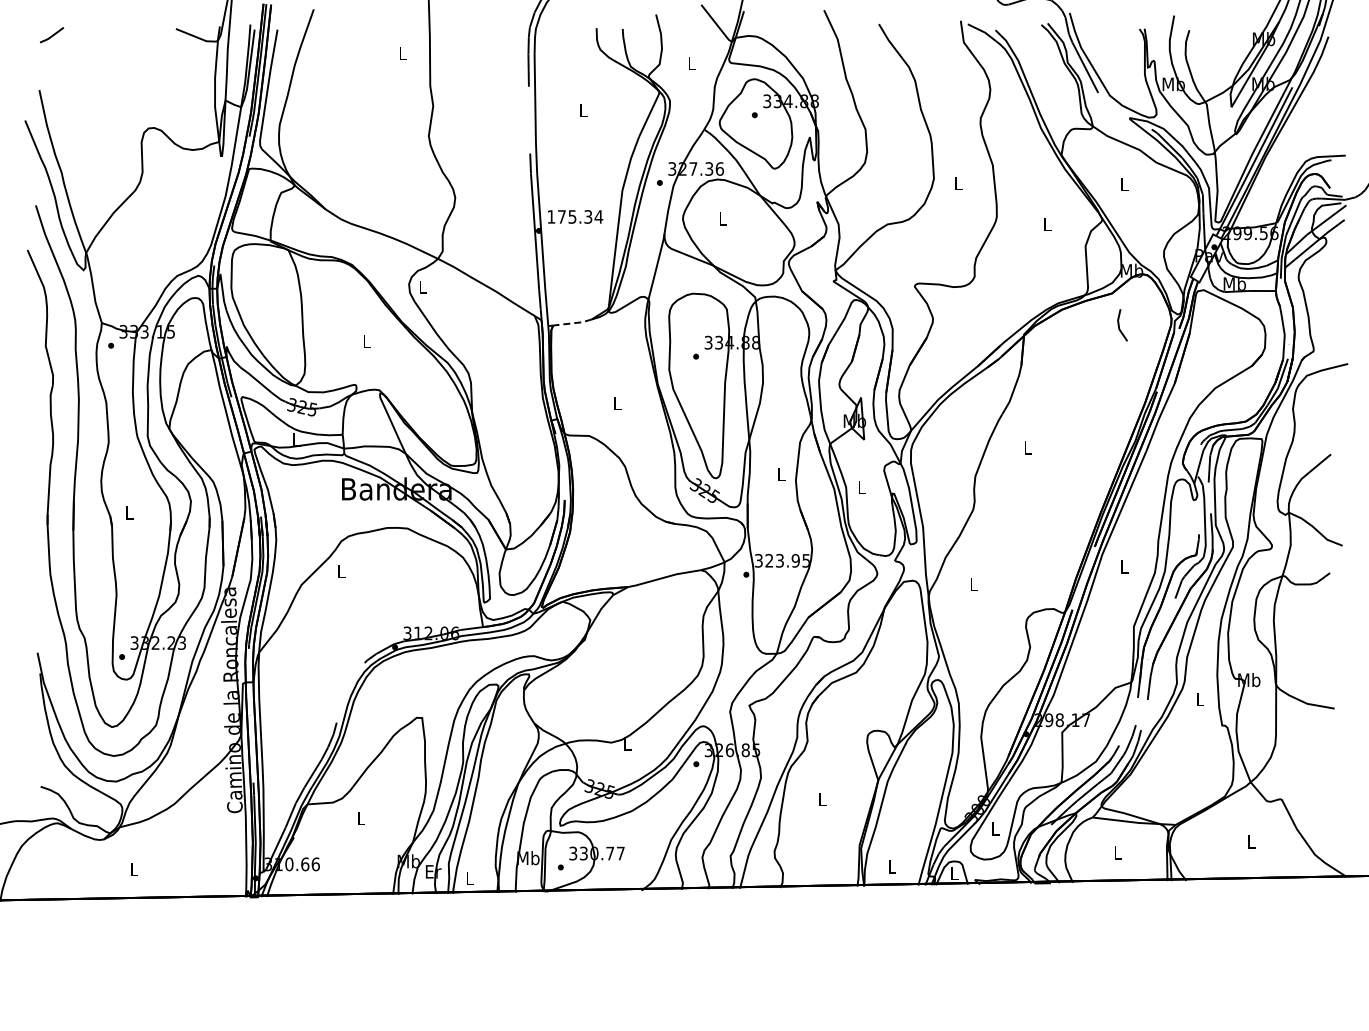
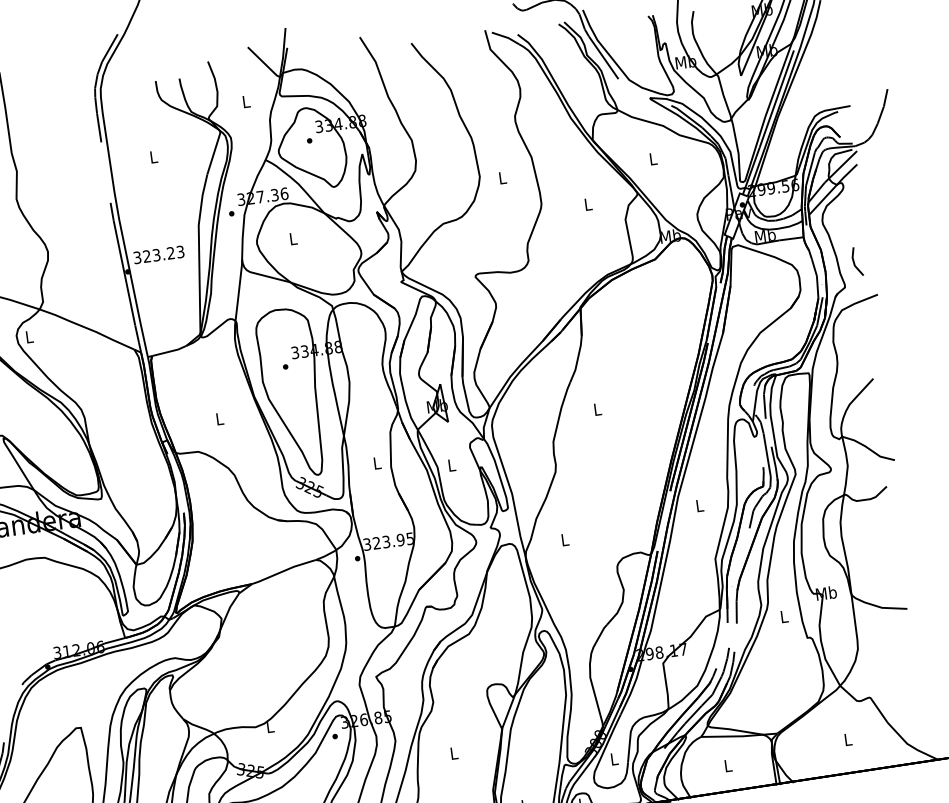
text: (575, 216) -> (159, 254), 175.34 -> 323.23
line: (572, 323) -> (169, 351), dashed -> solid
line: (1119, 325) -> (854, 262), moved

